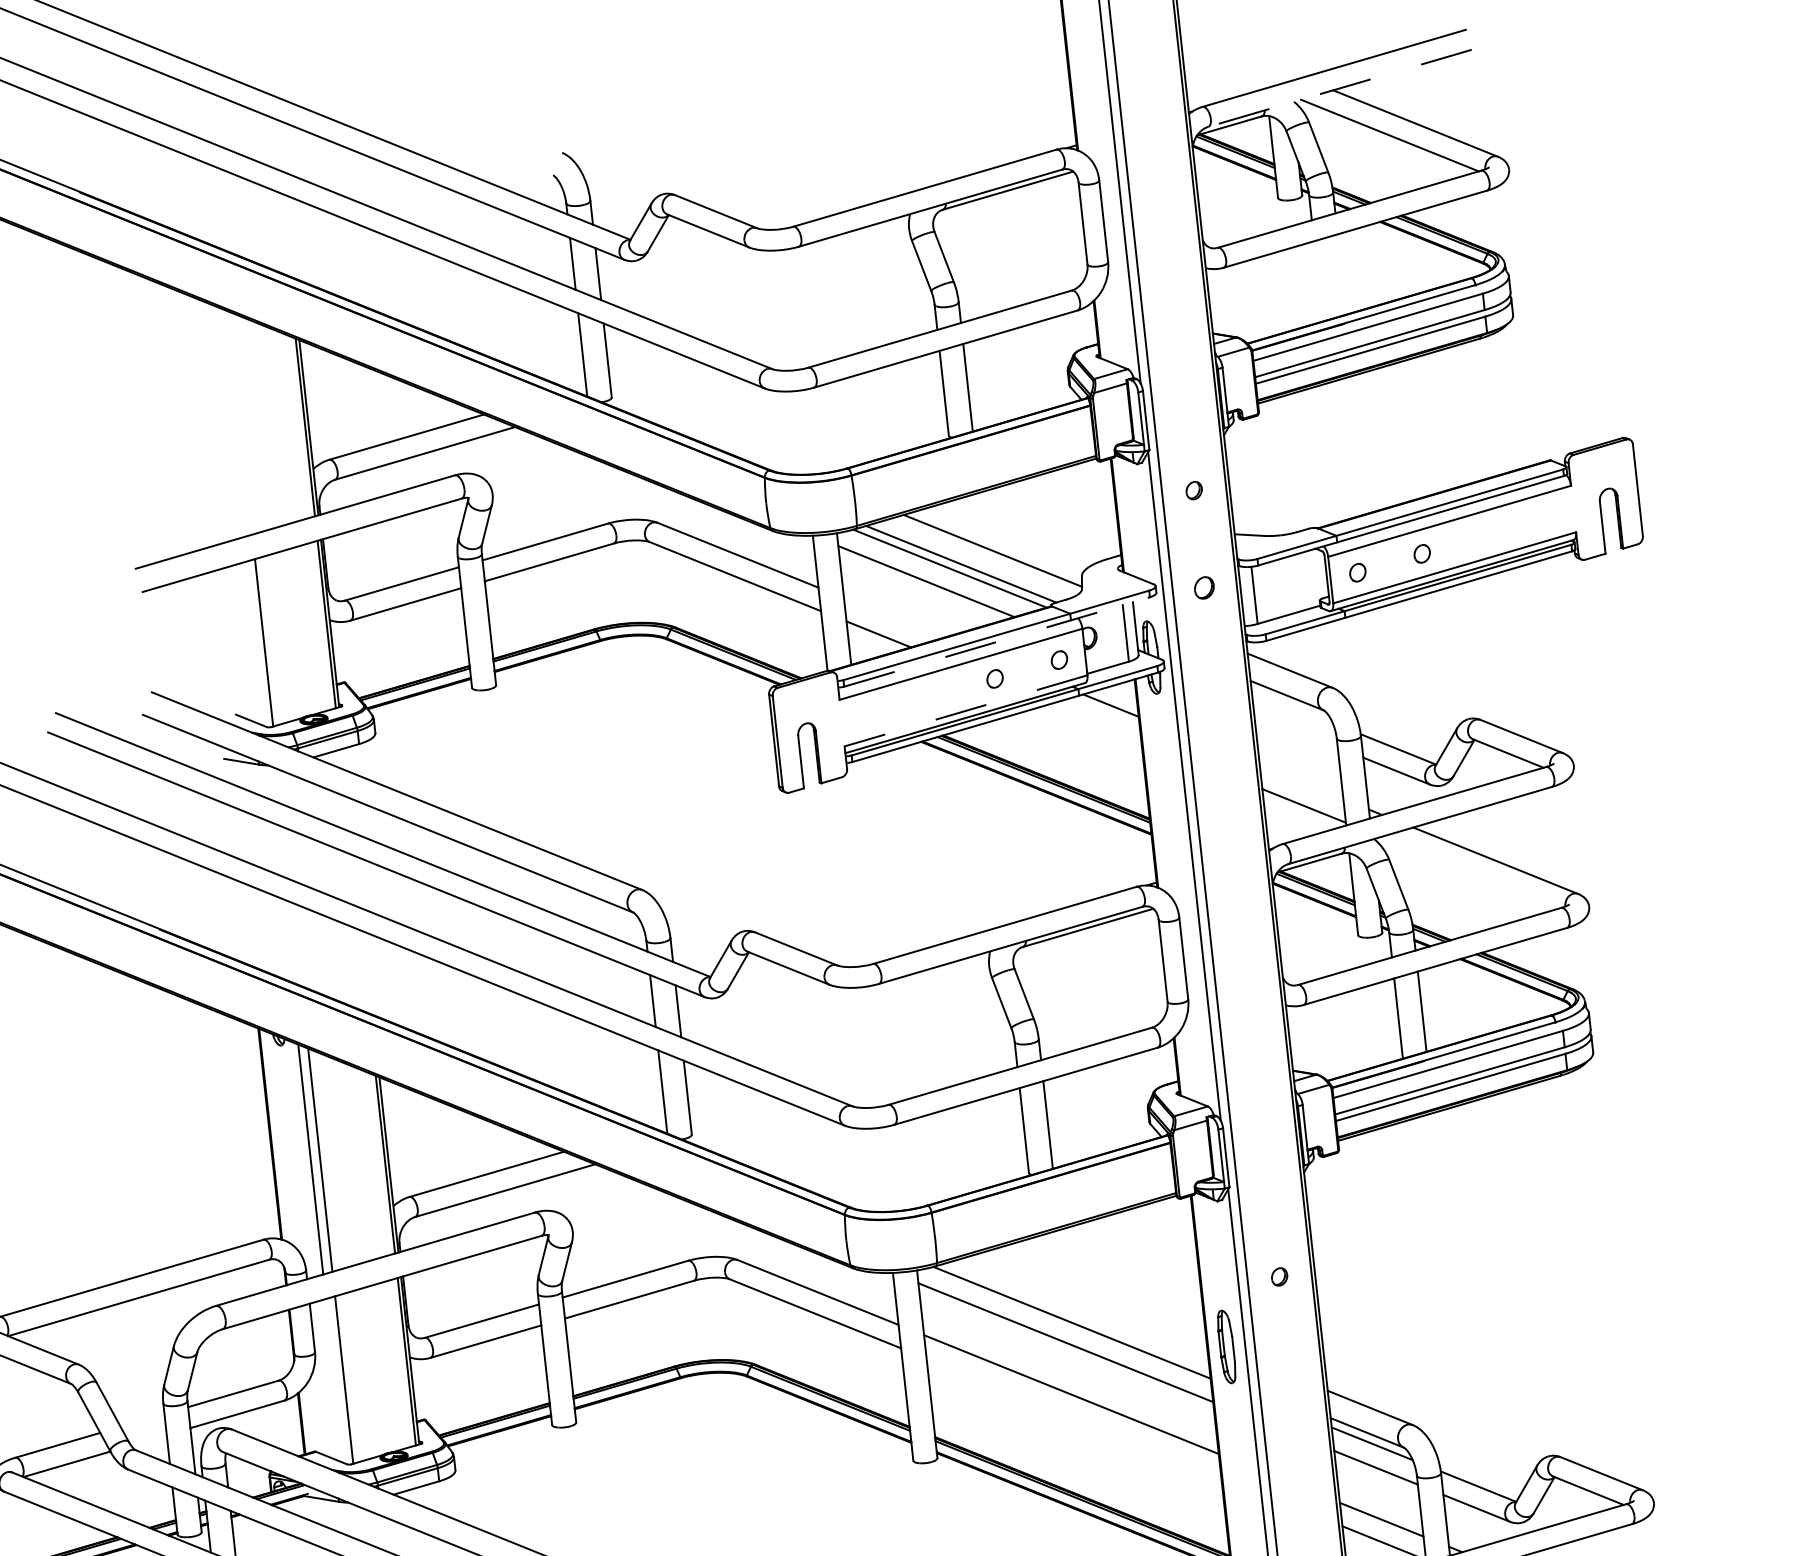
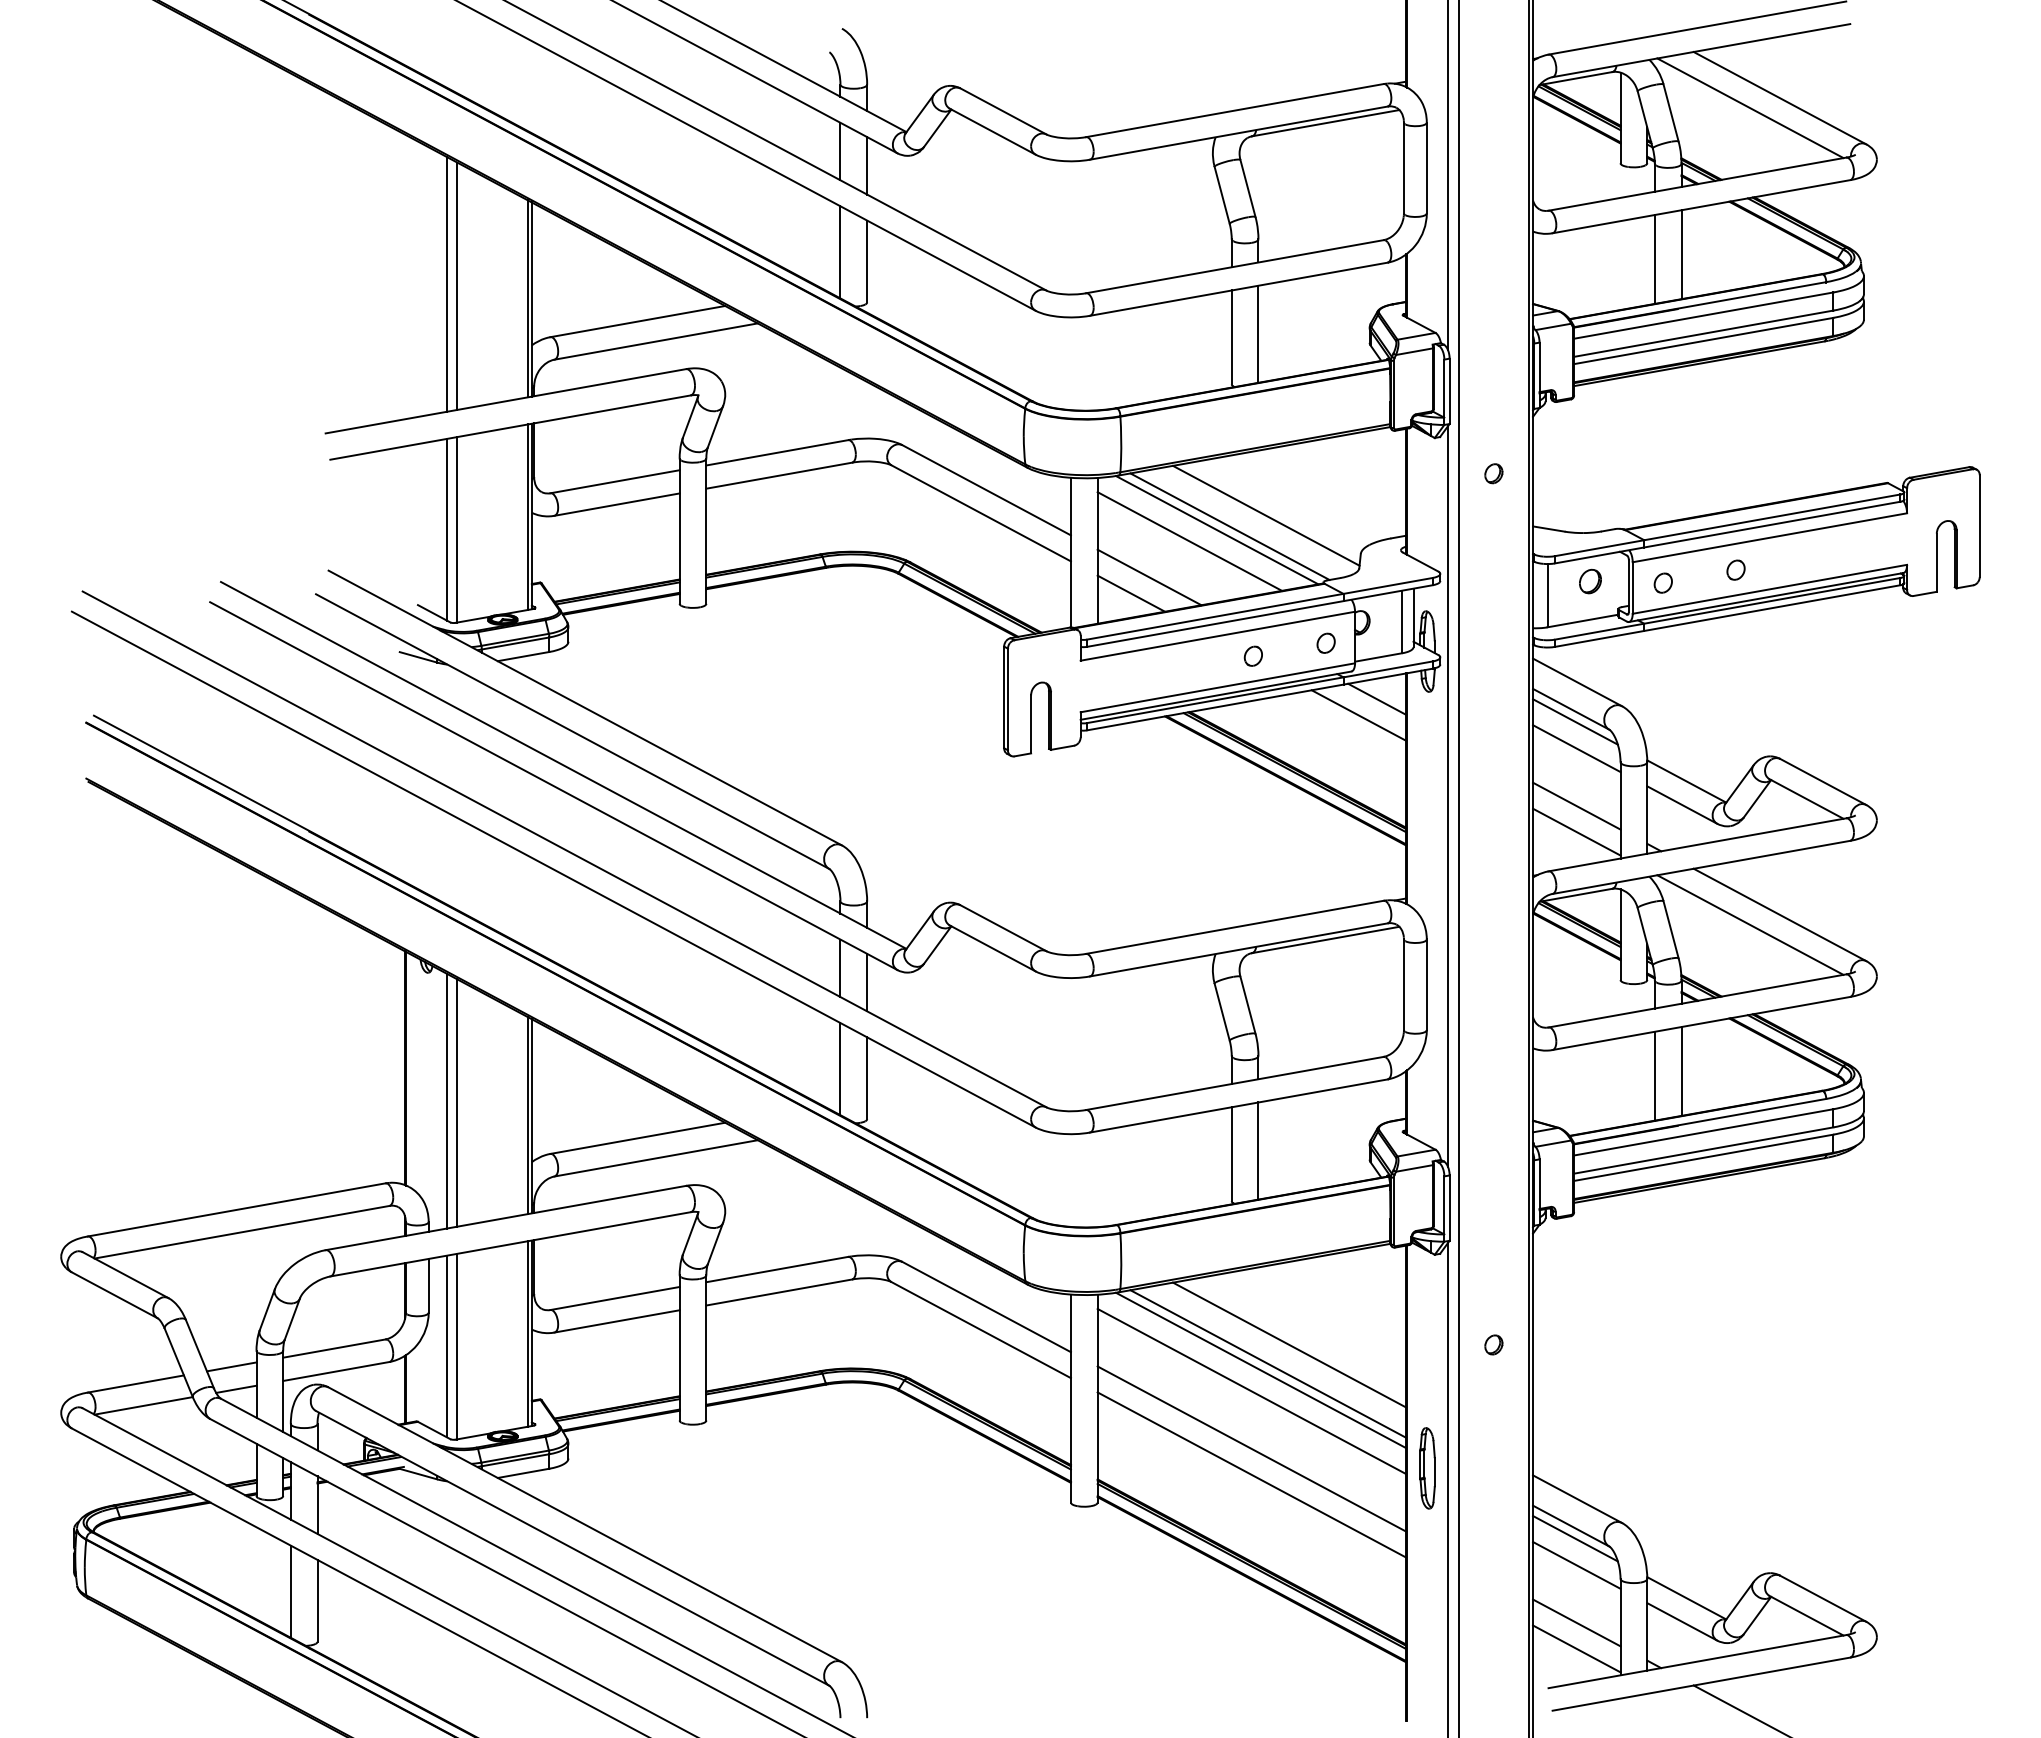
line: (1339, 88) -> (1700, 50), dashed -> solid
line: (1342, 274) -> (1681, 254), added
line: (1318, 281) -> (1654, 259), added
line: (230, 421) -> (446, 283), added
line: (240, 422) -> (457, 285), added
part: (1204, 587) -> (1590, 581), moved
line: (893, 618) -> (1149, 577), added
line: (997, 641) -> (1260, 615), dashed -> solid
line: (254, 643) -> (446, 529), added
line: (1292, 706) -> (1575, 721), added
line: (965, 710) -> (1217, 687), dashed -> solid
line: (1095, 722) -> (1358, 715), added
line: (1295, 730) -> (1576, 748), added
line: (1301, 781) -> (1576, 805), added
line: (1470, 872) -> (1750, 924), added
line: (1095, 1296) -> (1289, 1344), added
line: (1078, 1315) -> (1268, 1363), added
part: (1226, 1347) -> (1427, 1468), moved
line: (334, 1381) -> (446, 1346), added
line: (1073, 1417) -> (1251, 1474), added
line: (142, 1420) -> (231, 1366), added
line: (148, 1439) -> (236, 1388), added

